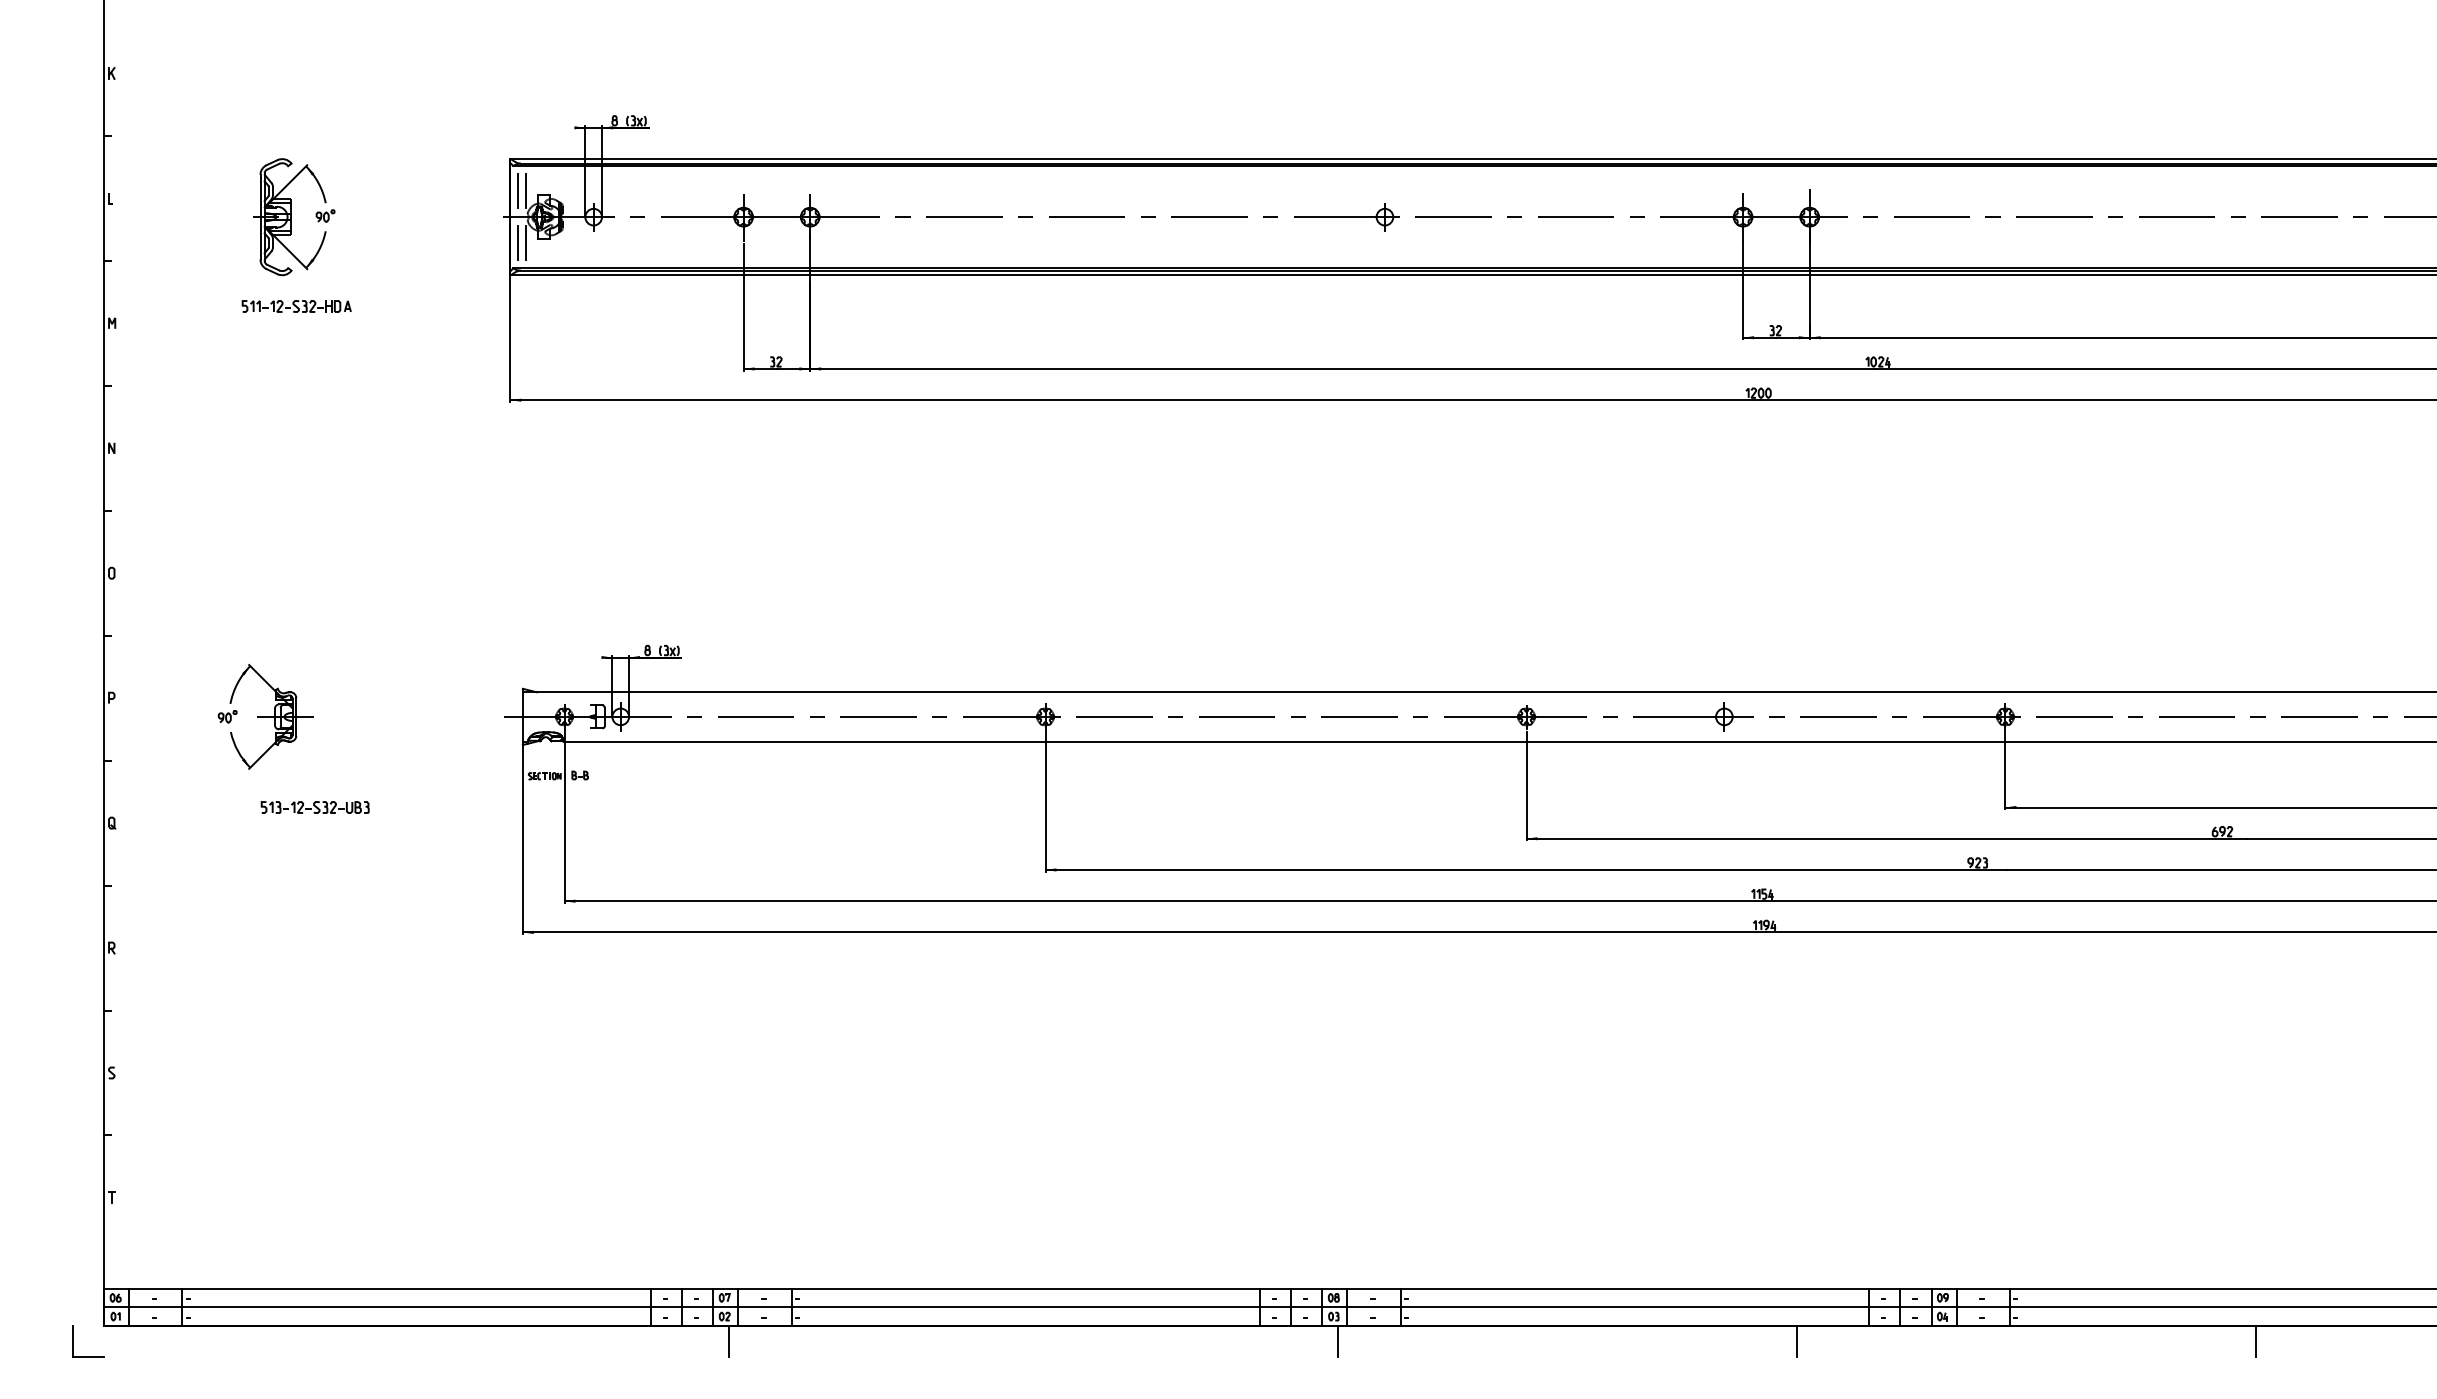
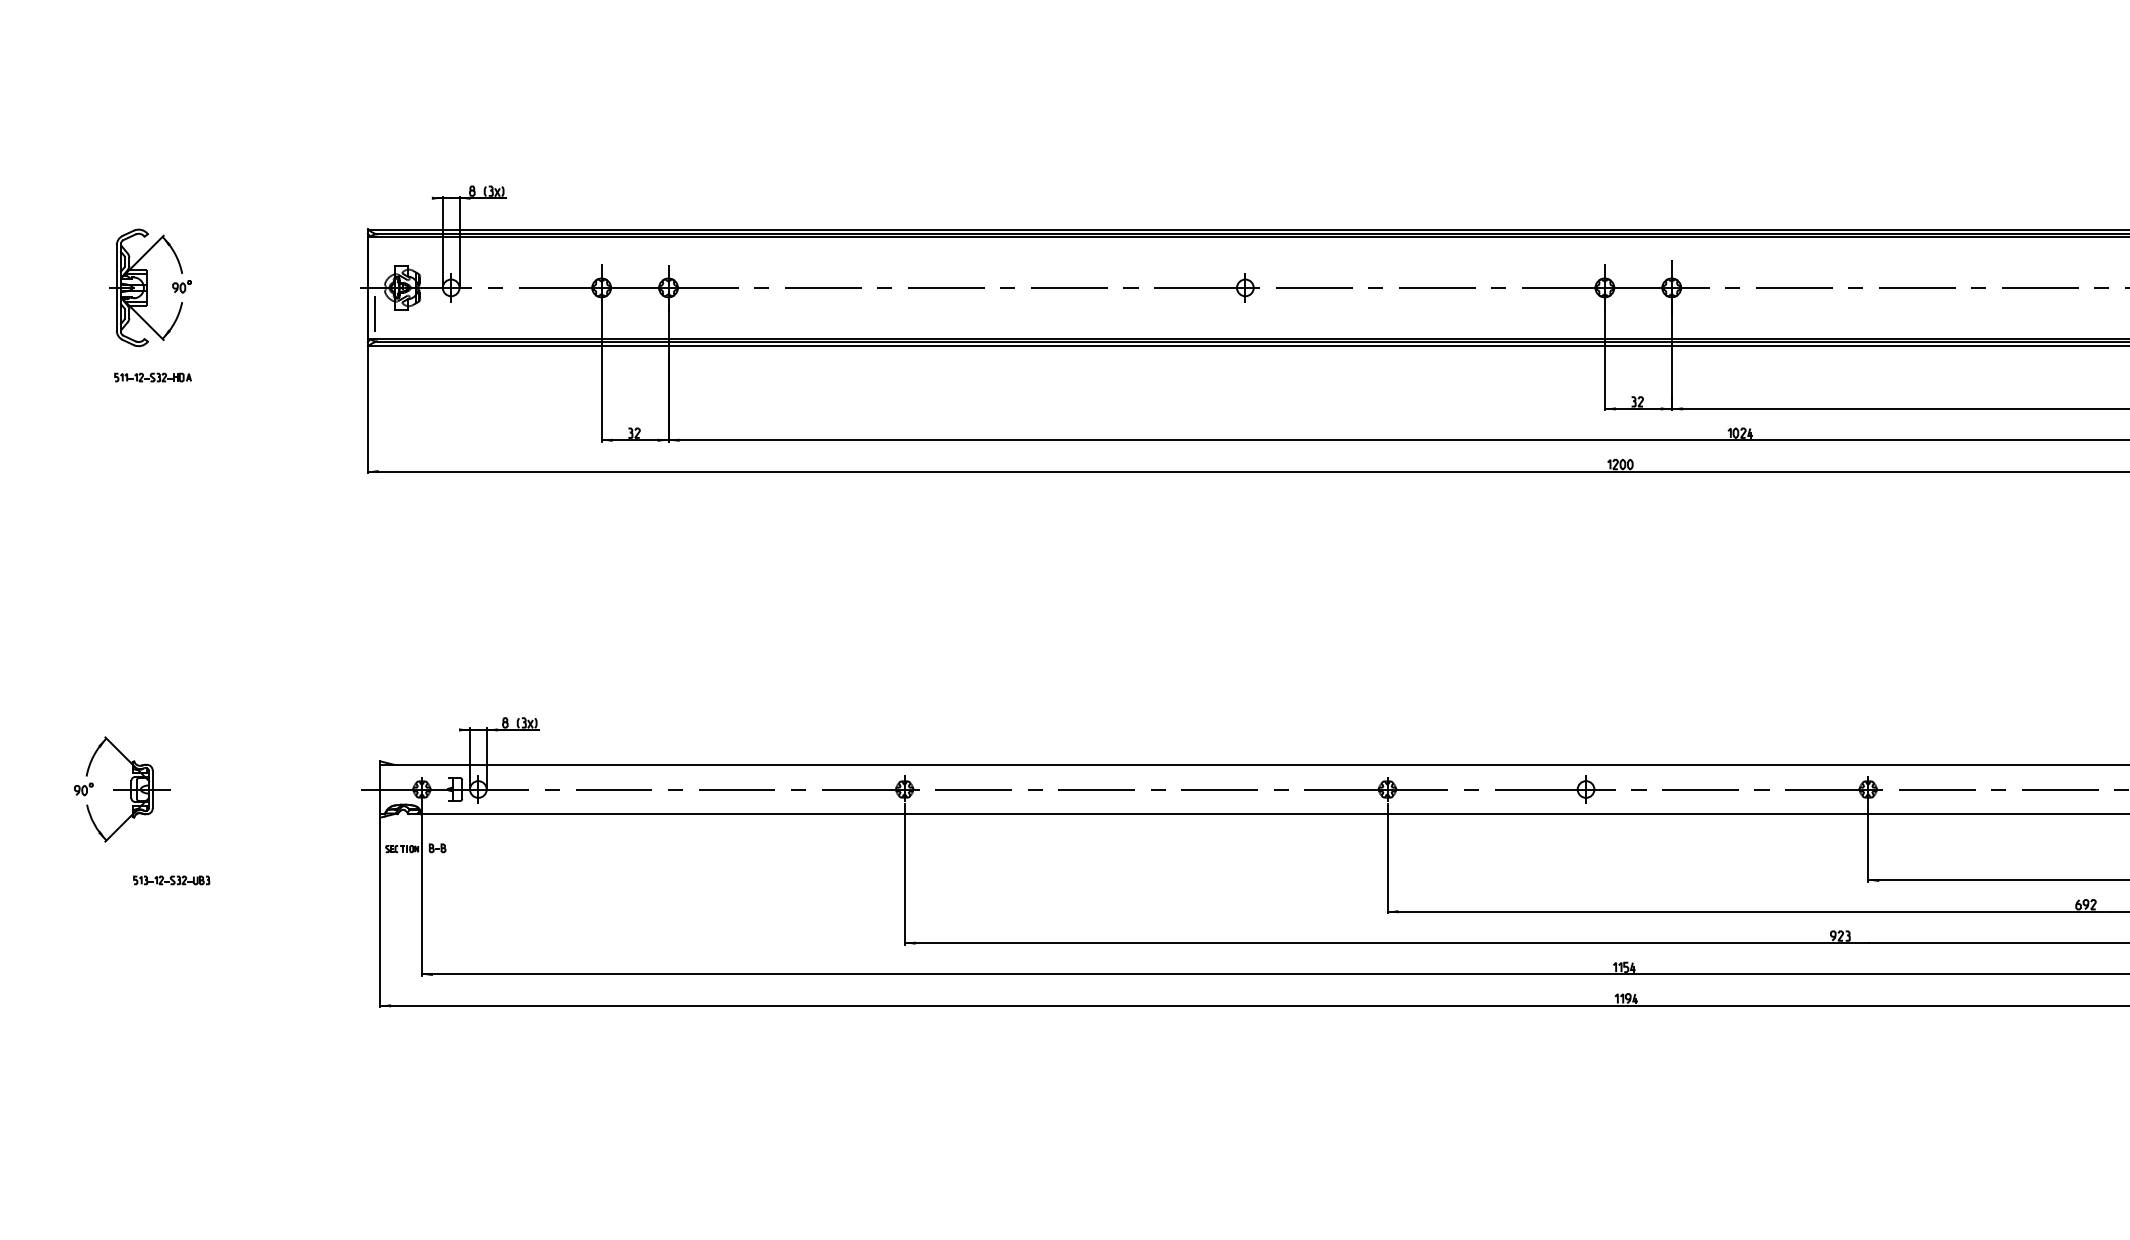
line: (517, 190) -> (374, 261), removed
line: (526, 190) -> (383, 261), removed
line: (526, 243) -> (383, 314), removed
part: (296, 306) -> (152, 377), size x0.7
part: (314, 807) -> (170, 880), size x0.7

